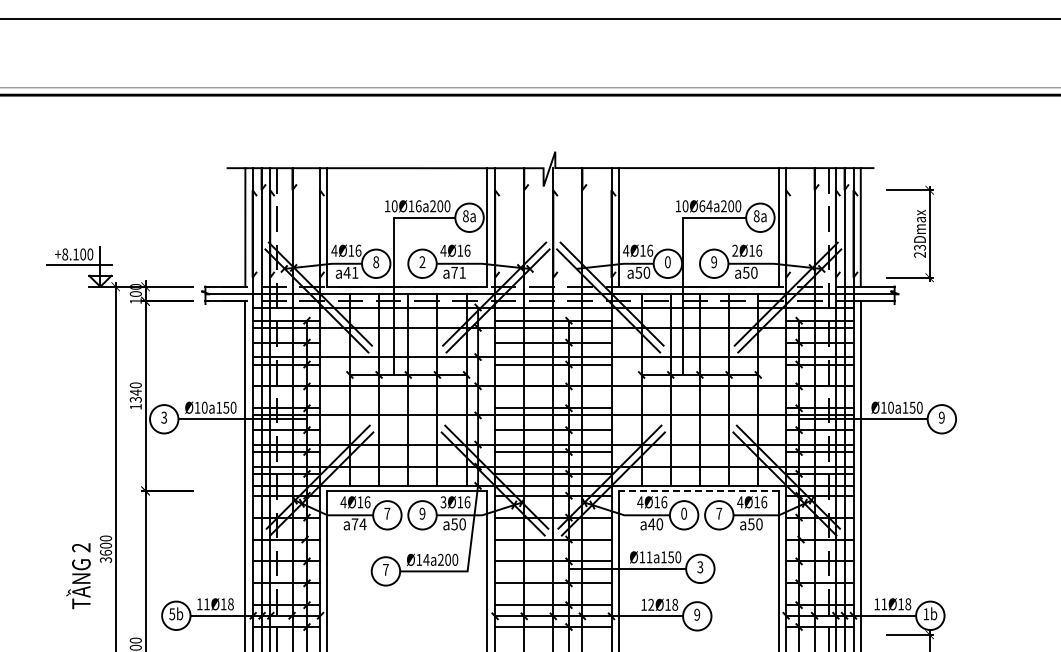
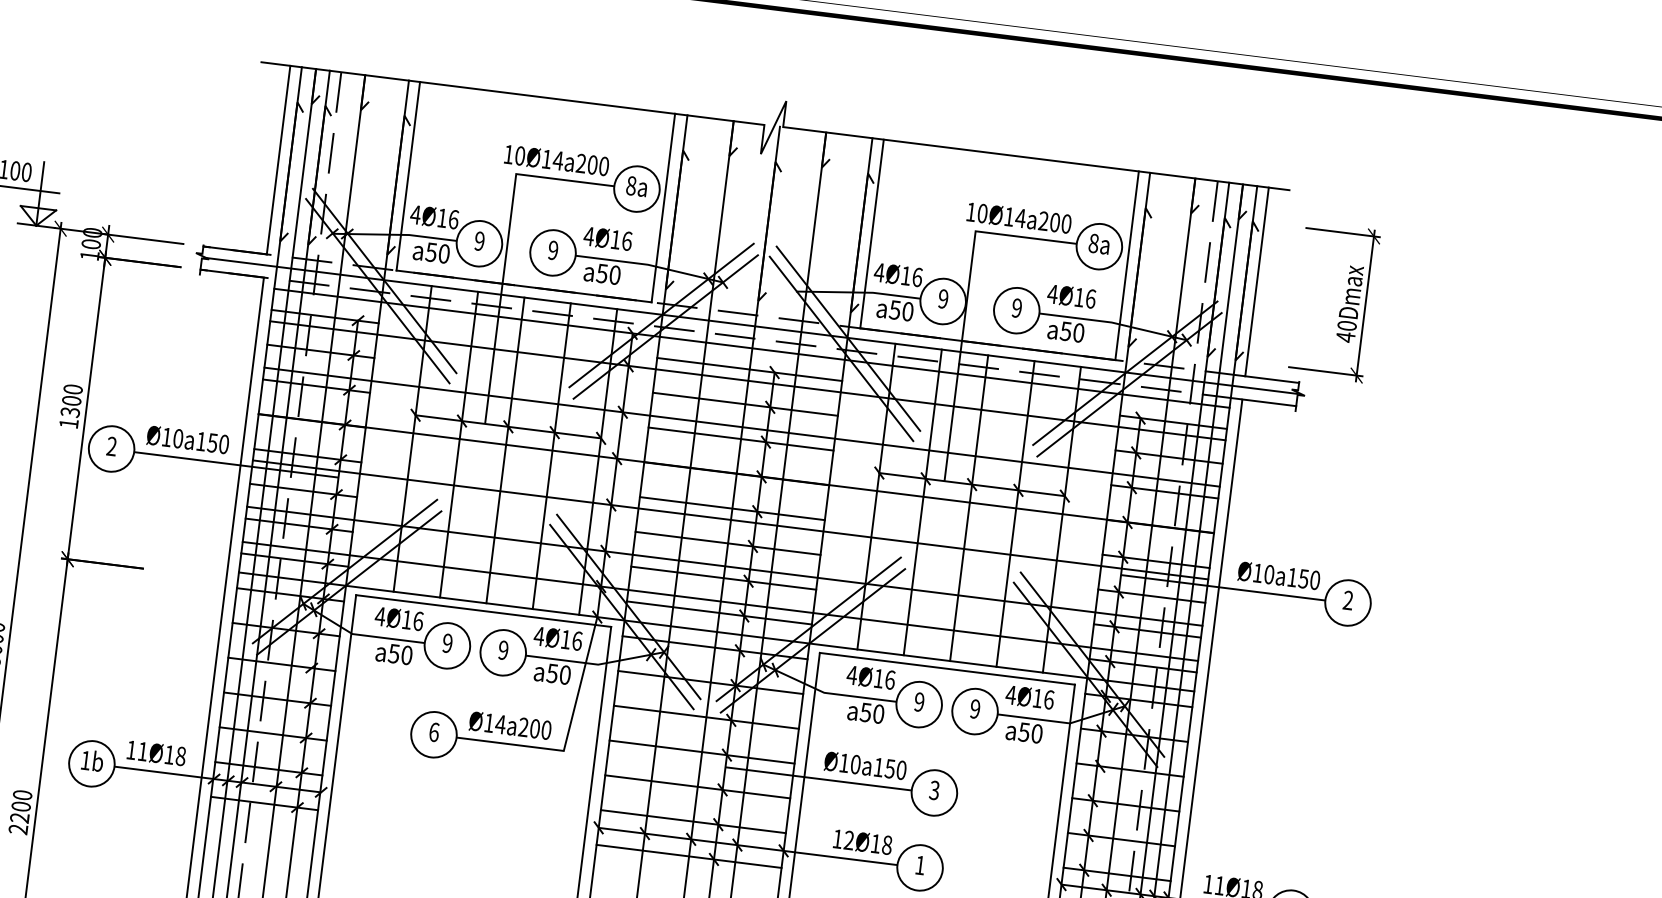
text: (418, 206) -> (557, 161), 10Ø16a200 -> 10Ø14a200
text: (702, 206) -> (1009, 217), 10Ø64a200 -> 10Ø14a200
text: (735, 250) -> (1053, 293), 2Ø16 -> 4Ø16
text: (919, 251) -> (1345, 331), 23Dmax -> 40Dmax
text: (376, 262) -> (480, 241), 8 -> 9
text: (422, 262) -> (553, 250), 2 -> 9
text: (667, 262) -> (942, 299), 0 -> 9
text: (350, 272) -> (436, 252), a41 -> a50
text: (458, 272) -> (608, 273), a71 -> a50
text: (135, 392) -> (71, 400), 1340 -> 1300
text: (941, 417) -> (1347, 600), 9 -> 2
text: (164, 418) -> (112, 447), 3 -> 2
line: (698, 490) -> (946, 668), dashed -> solid
text: (443, 502) -> (539, 636), 3Ø16 -> 4Ø16
text: (387, 513) -> (447, 643), 7 -> 9
text: (683, 513) -> (918, 701), 0 -> 9
text: (719, 513) -> (975, 708), 7 -> 9
text: (358, 524) -> (399, 654), a74 -> a50
text: (651, 524) -> (865, 712), a40 -> a50
text: (649, 557) -> (855, 764), Ø11a150 -> Ø10a150
text: (385, 569) -> (433, 731), 7 -> 6
text: (172, 614) -> (86, 761), 5b -> 1b
text: (697, 614) -> (920, 864), 9 -> 1

